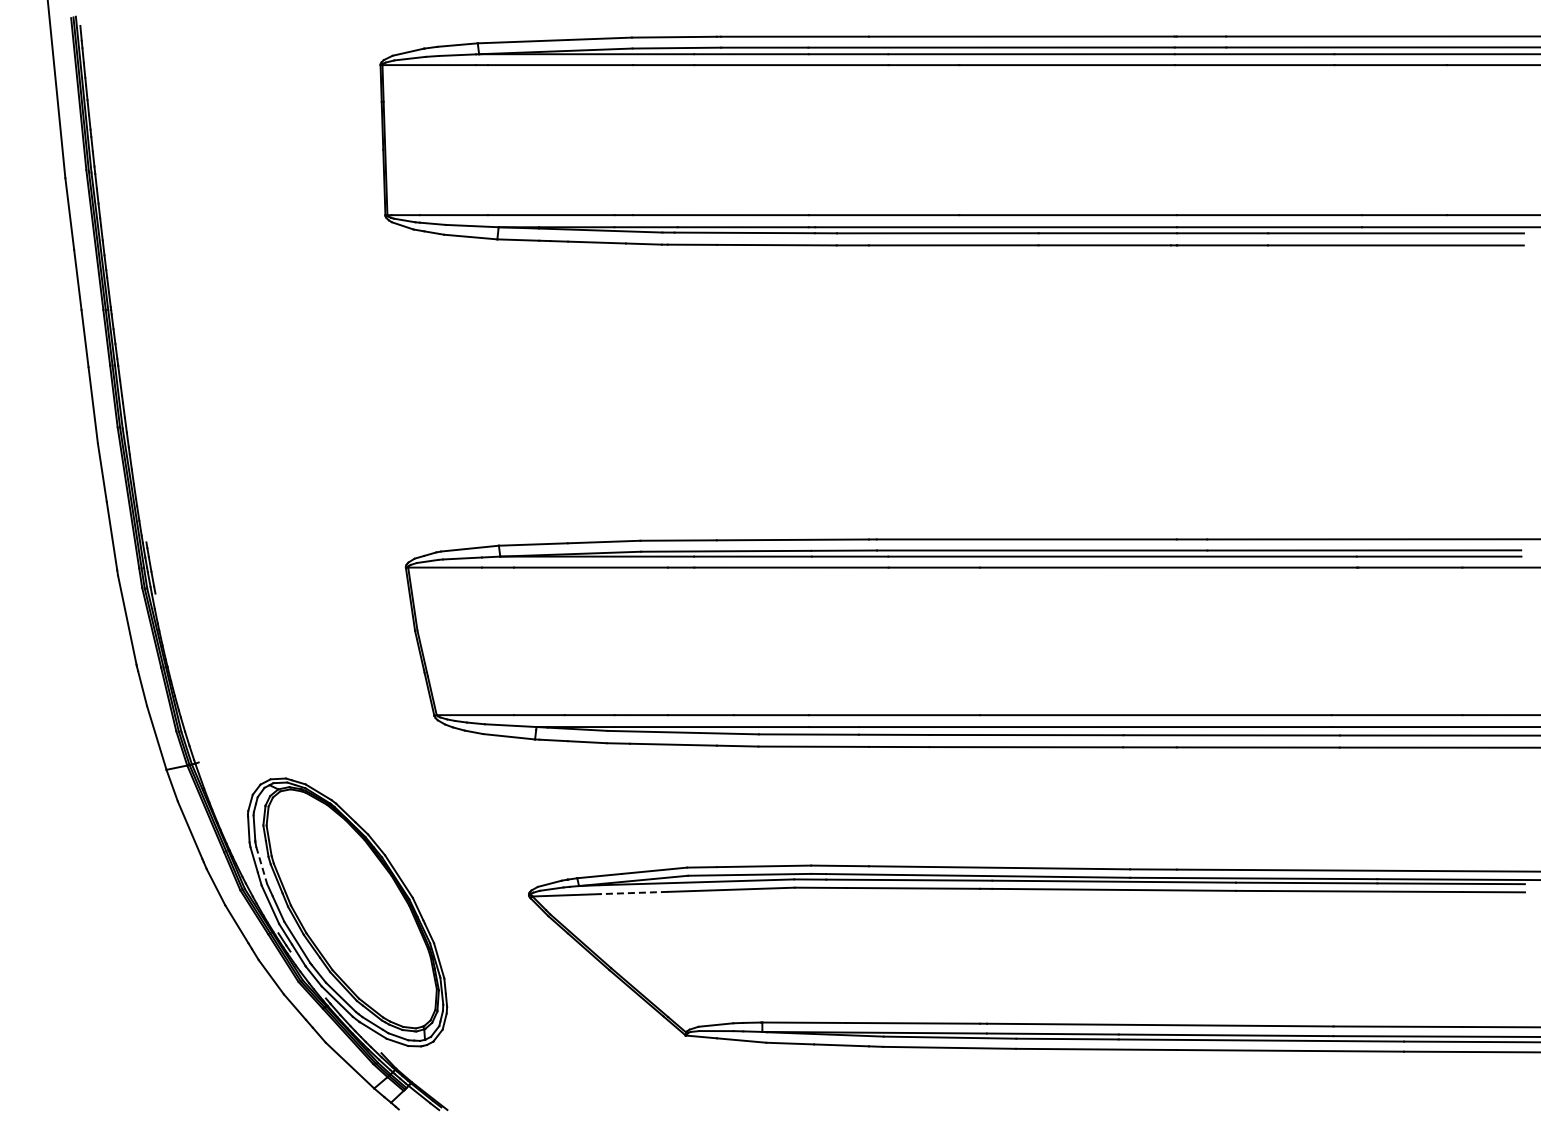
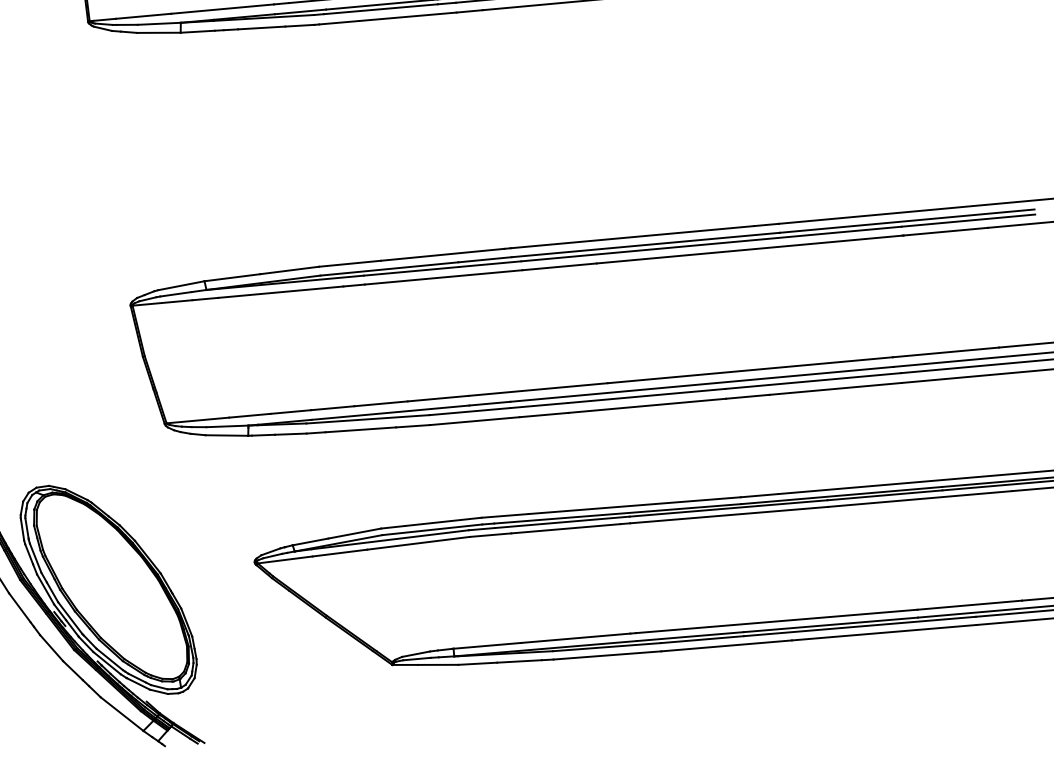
line: (261, 865) -> (35, 558), dashed -> solid
line: (634, 892) -> (340, 552), dashed -> solid

